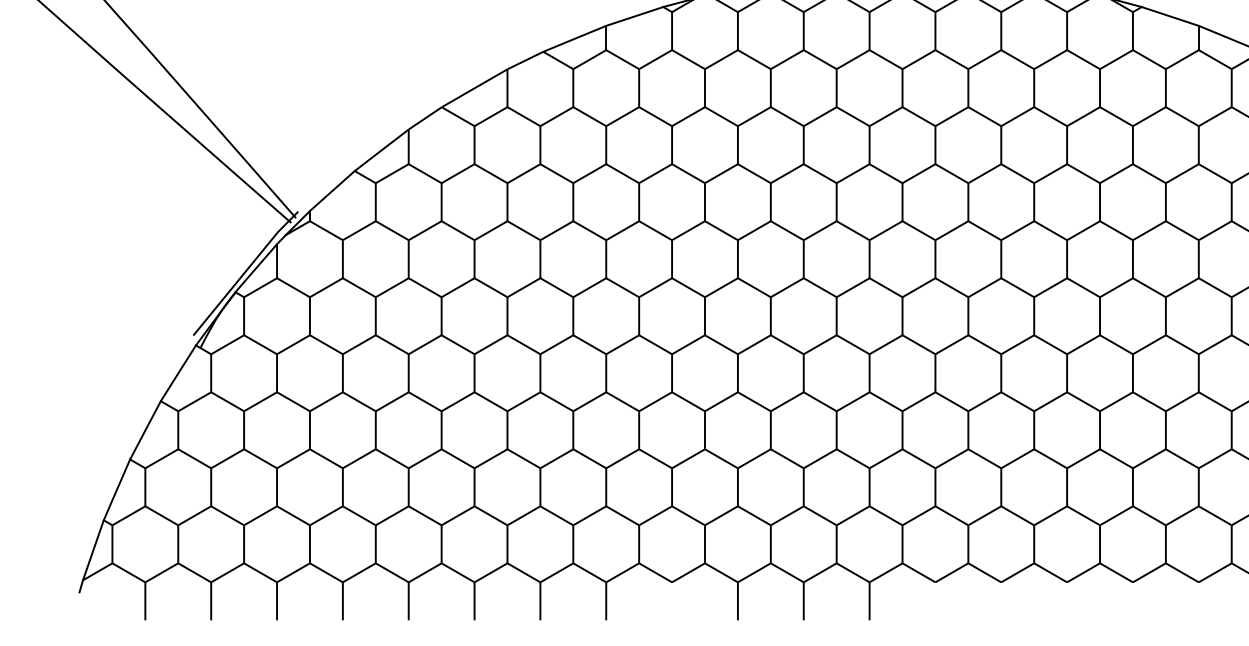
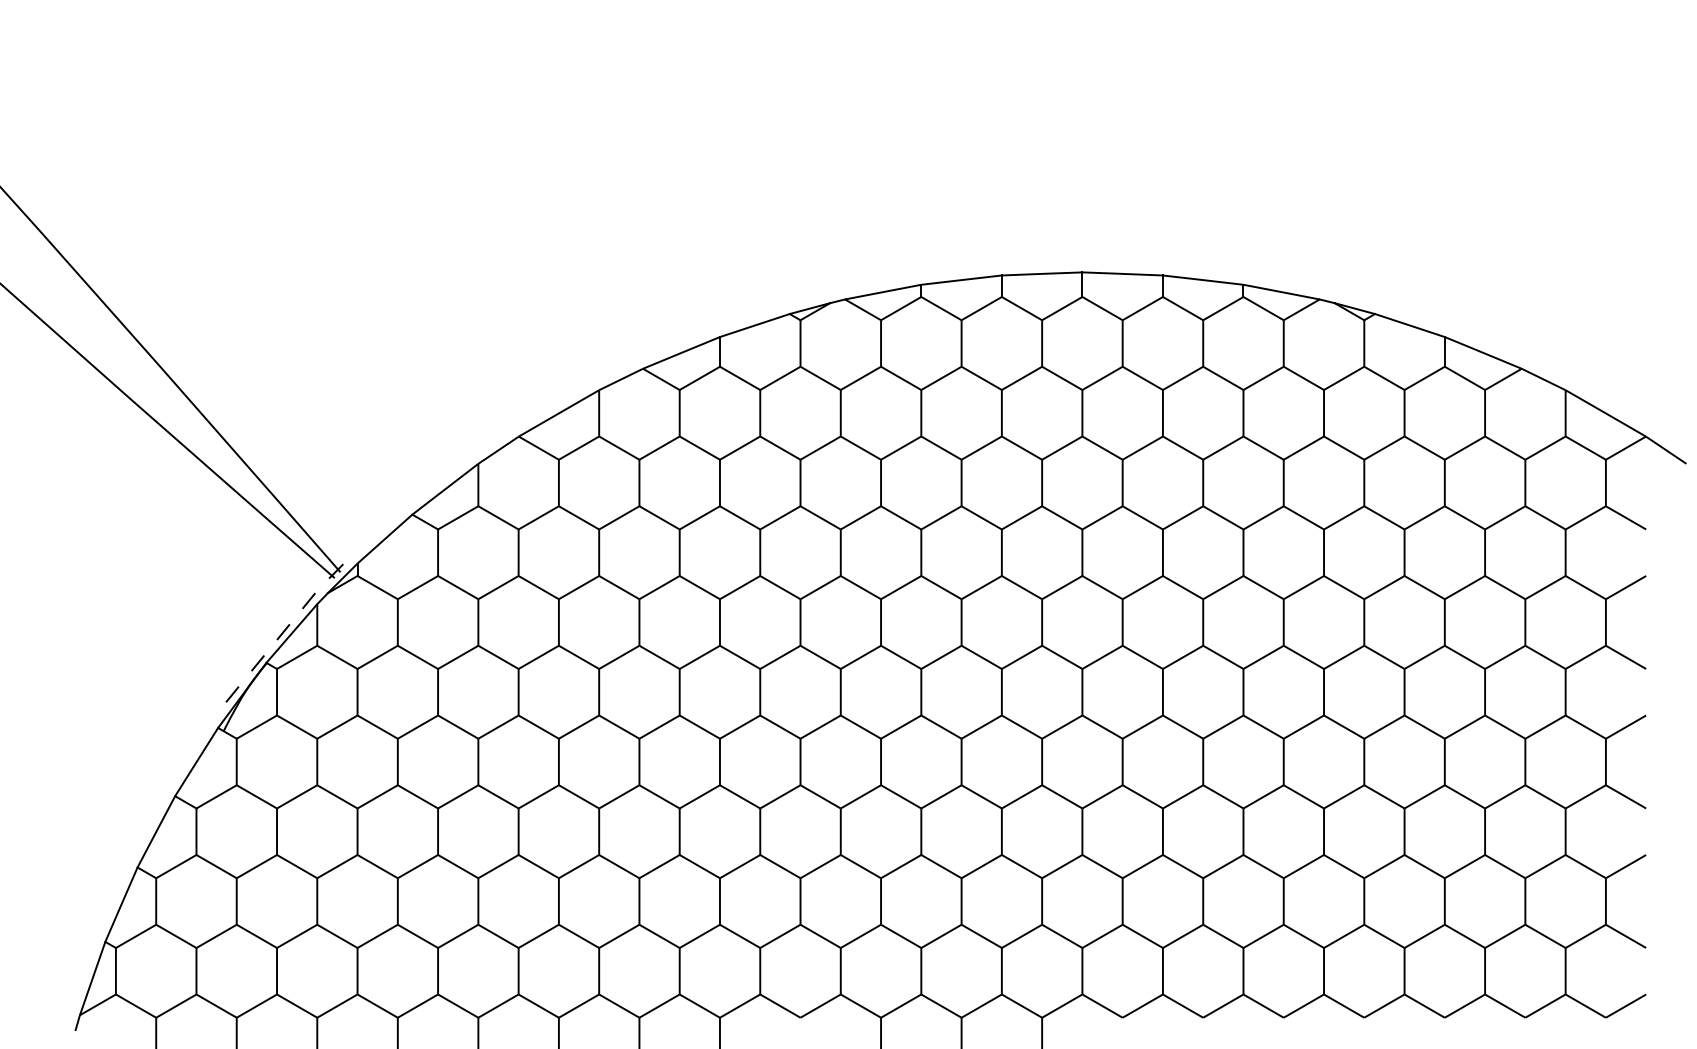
line: (244, 272) -> (277, 638), solid -> dashed

